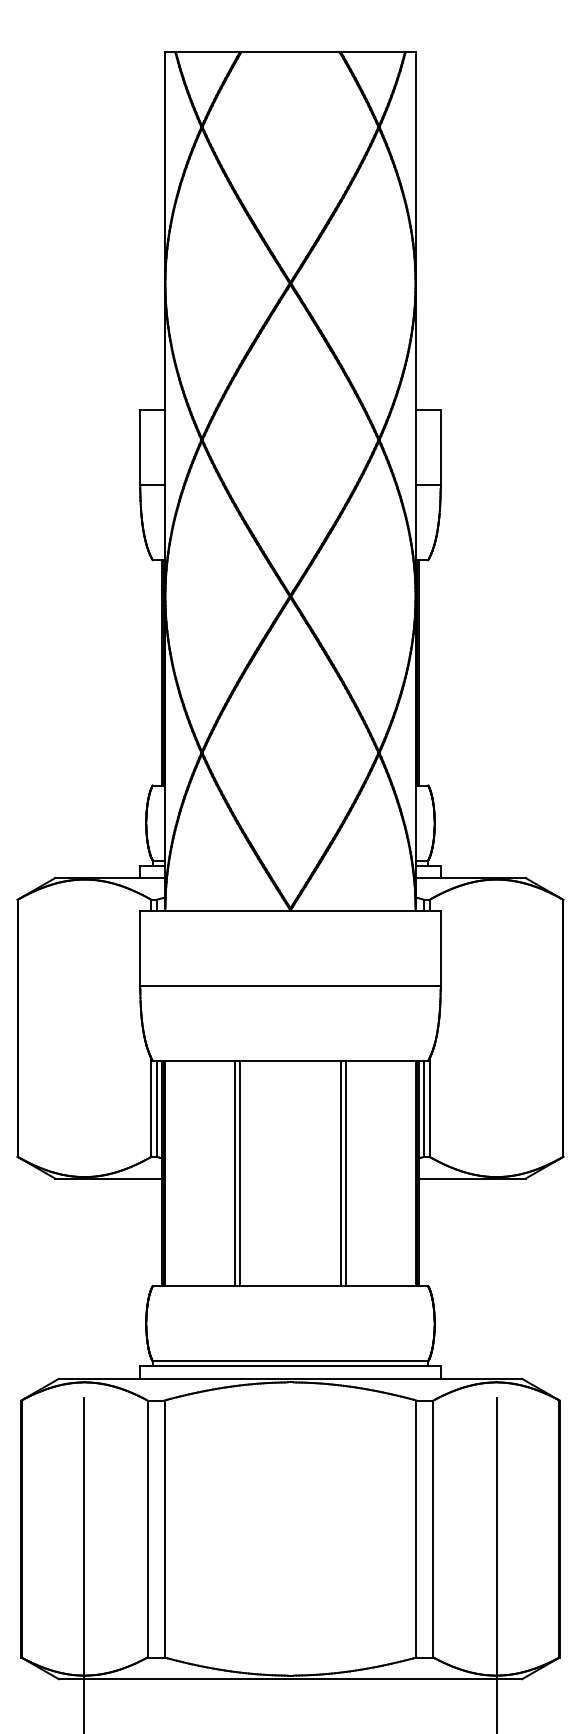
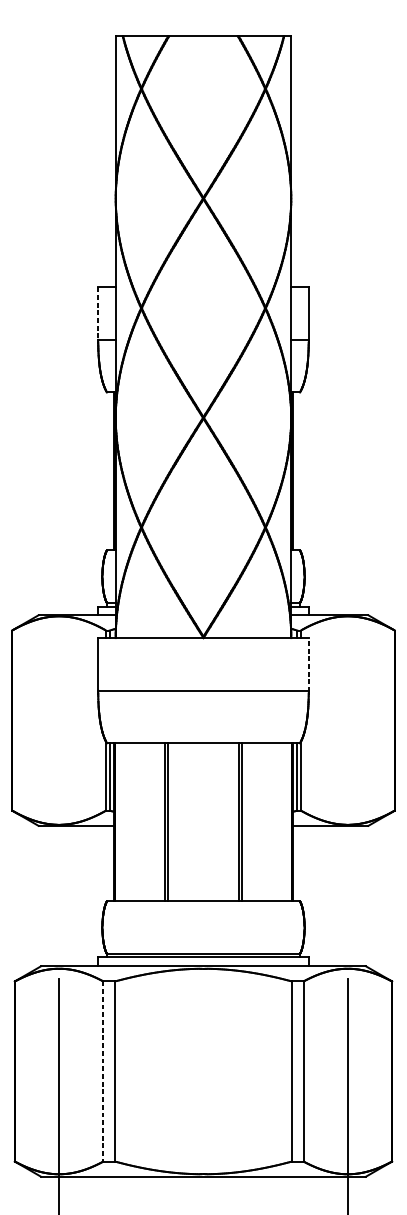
line: (140, 447) -> (98, 313), solid -> dashed
line: (440, 948) -> (308, 664), solid -> dashed
line: (147, 1529) -> (103, 1071), solid -> dashed

